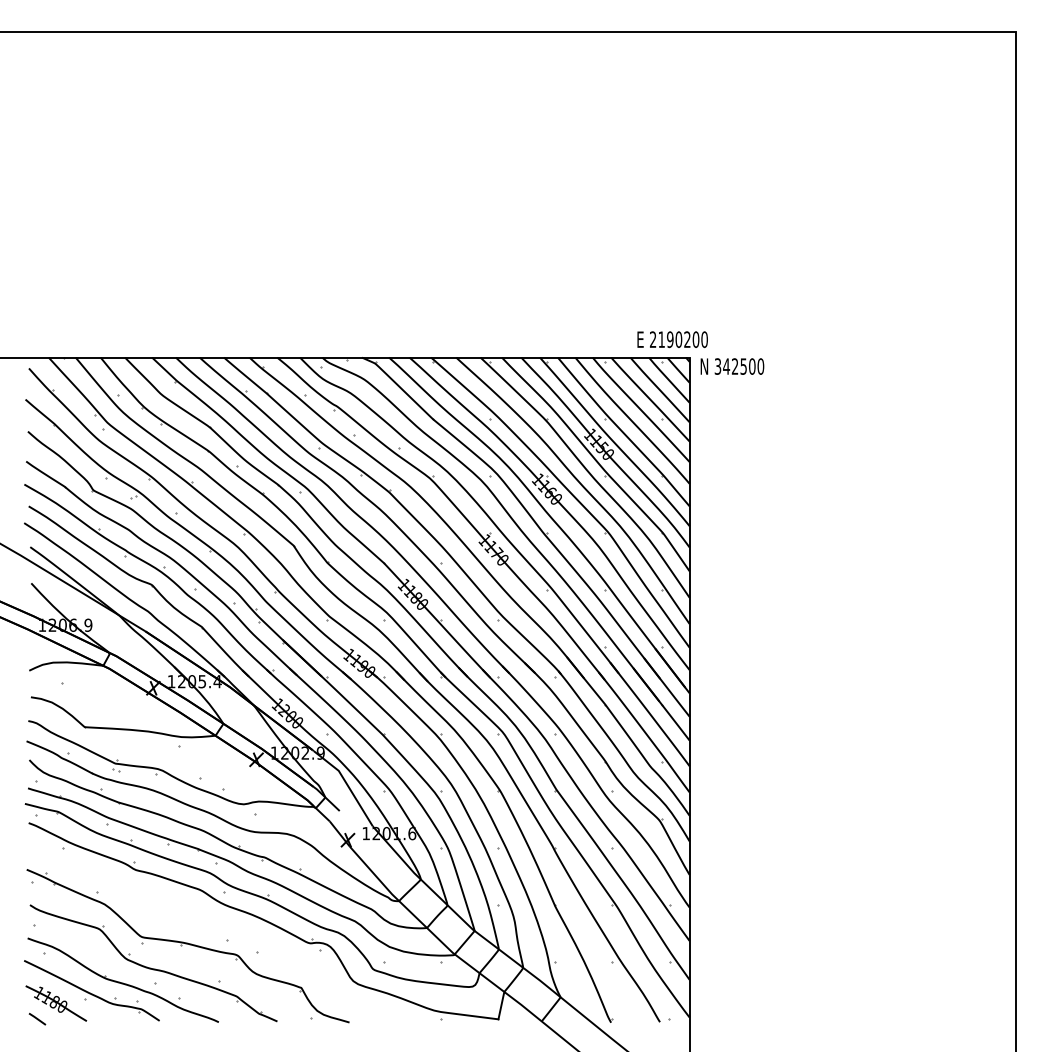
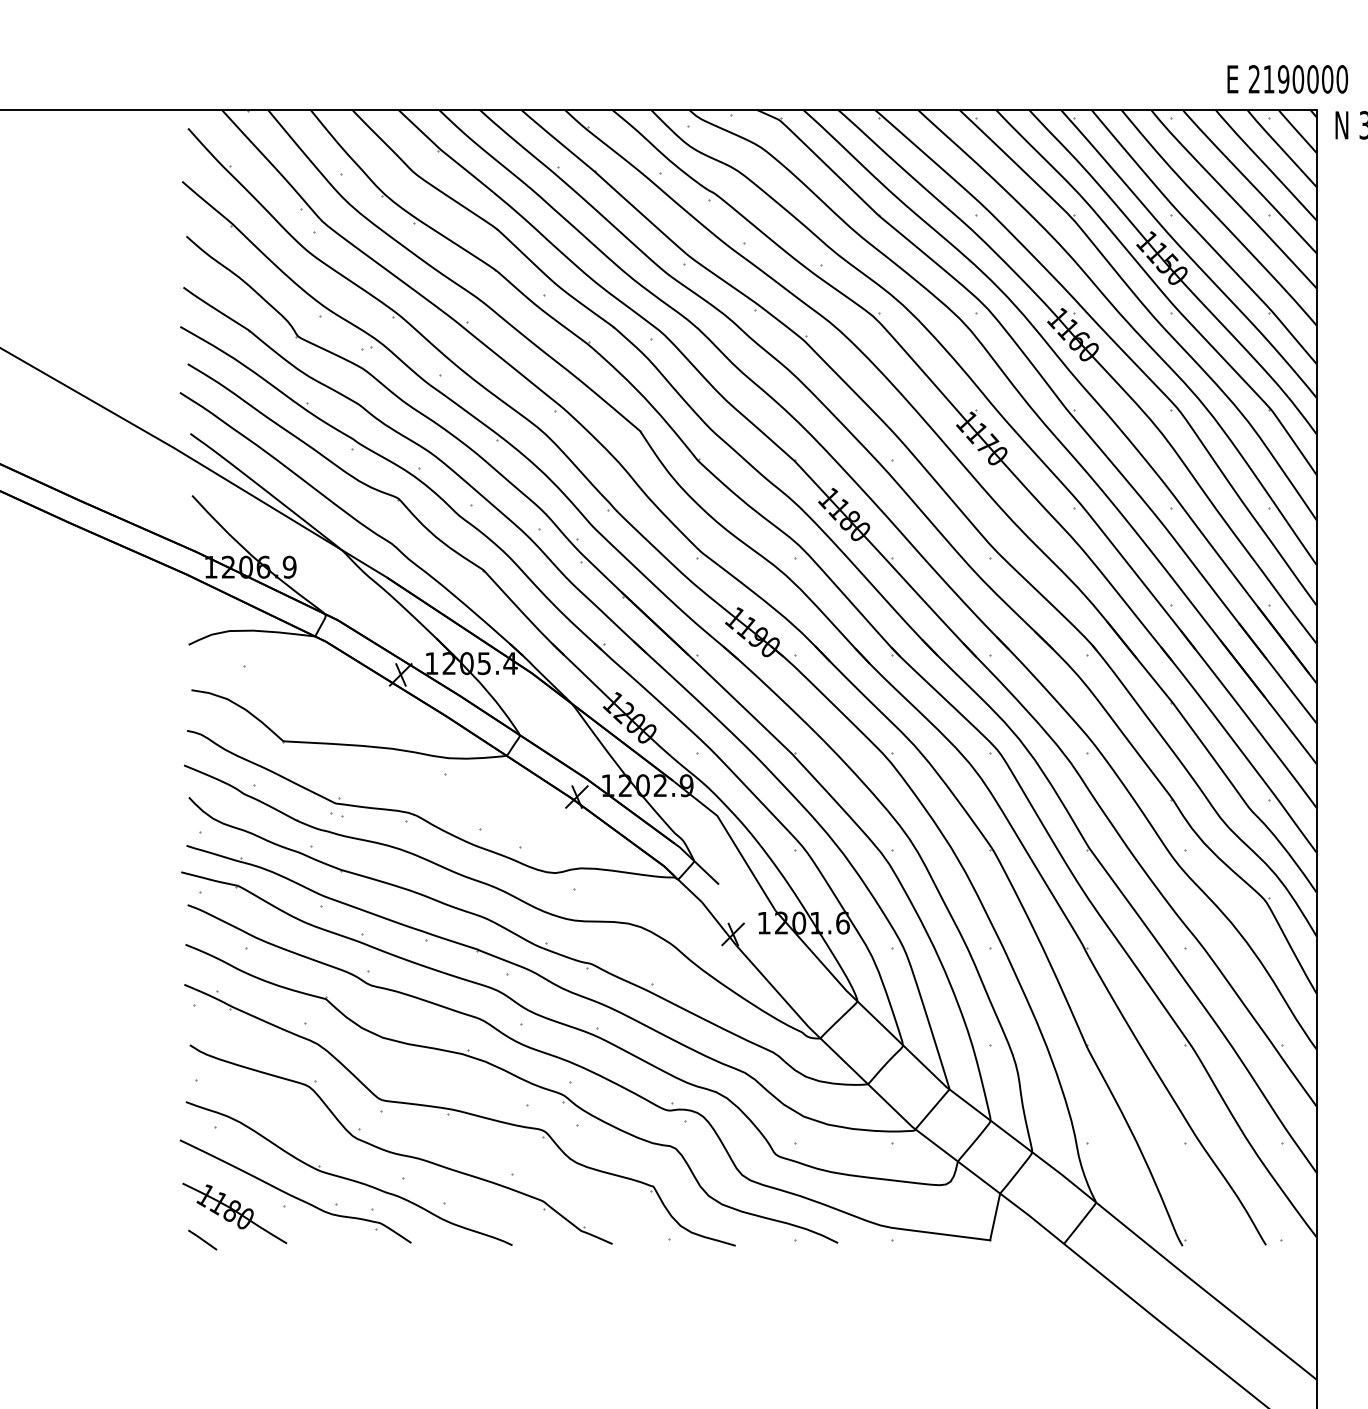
text: (687, 339) -> (1313, 79), 2190200 -> 2190000
part: (222, 925) -> (518, 1080), added

